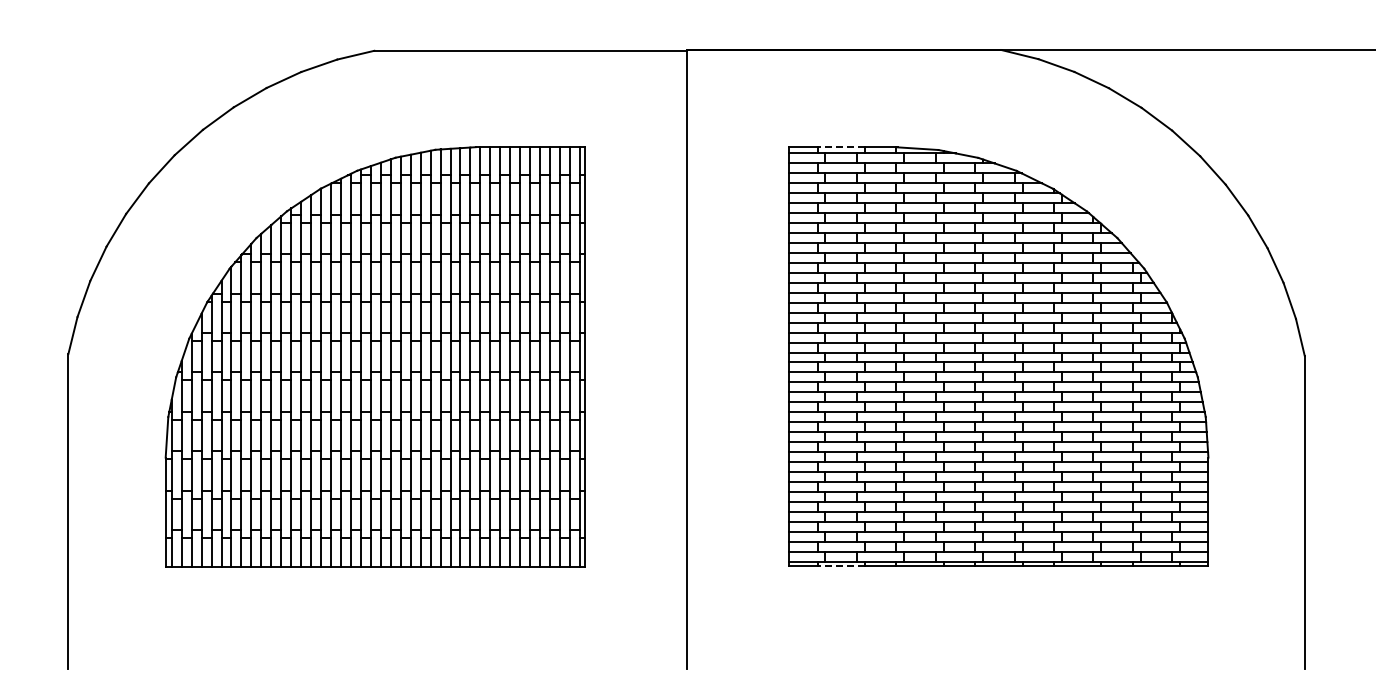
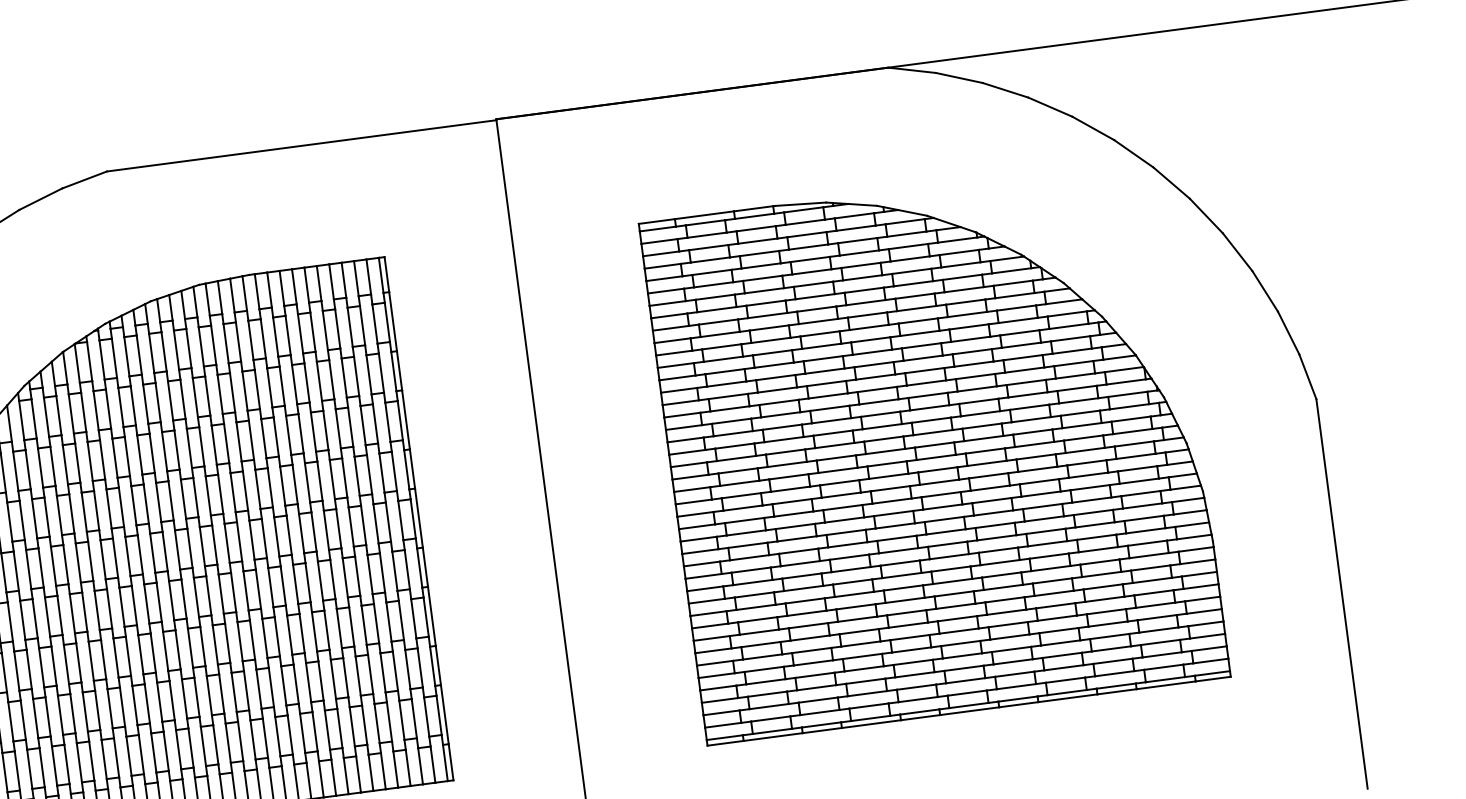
line: (841, 147) -> (704, 215), dashed -> solid
line: (841, 566) -> (773, 737), dashed -> solid

